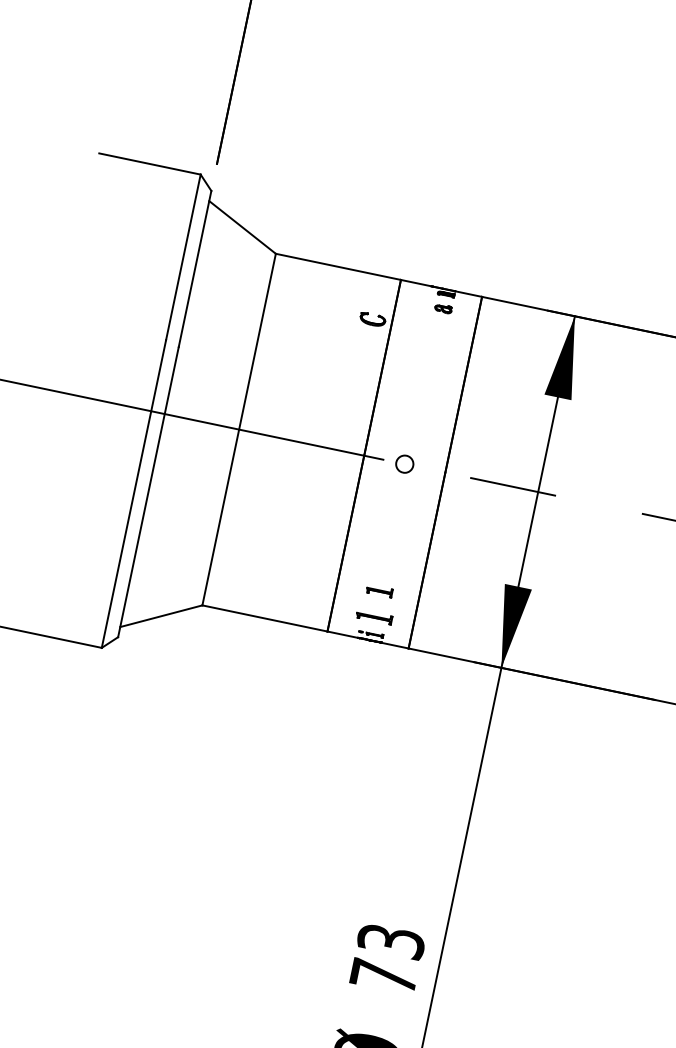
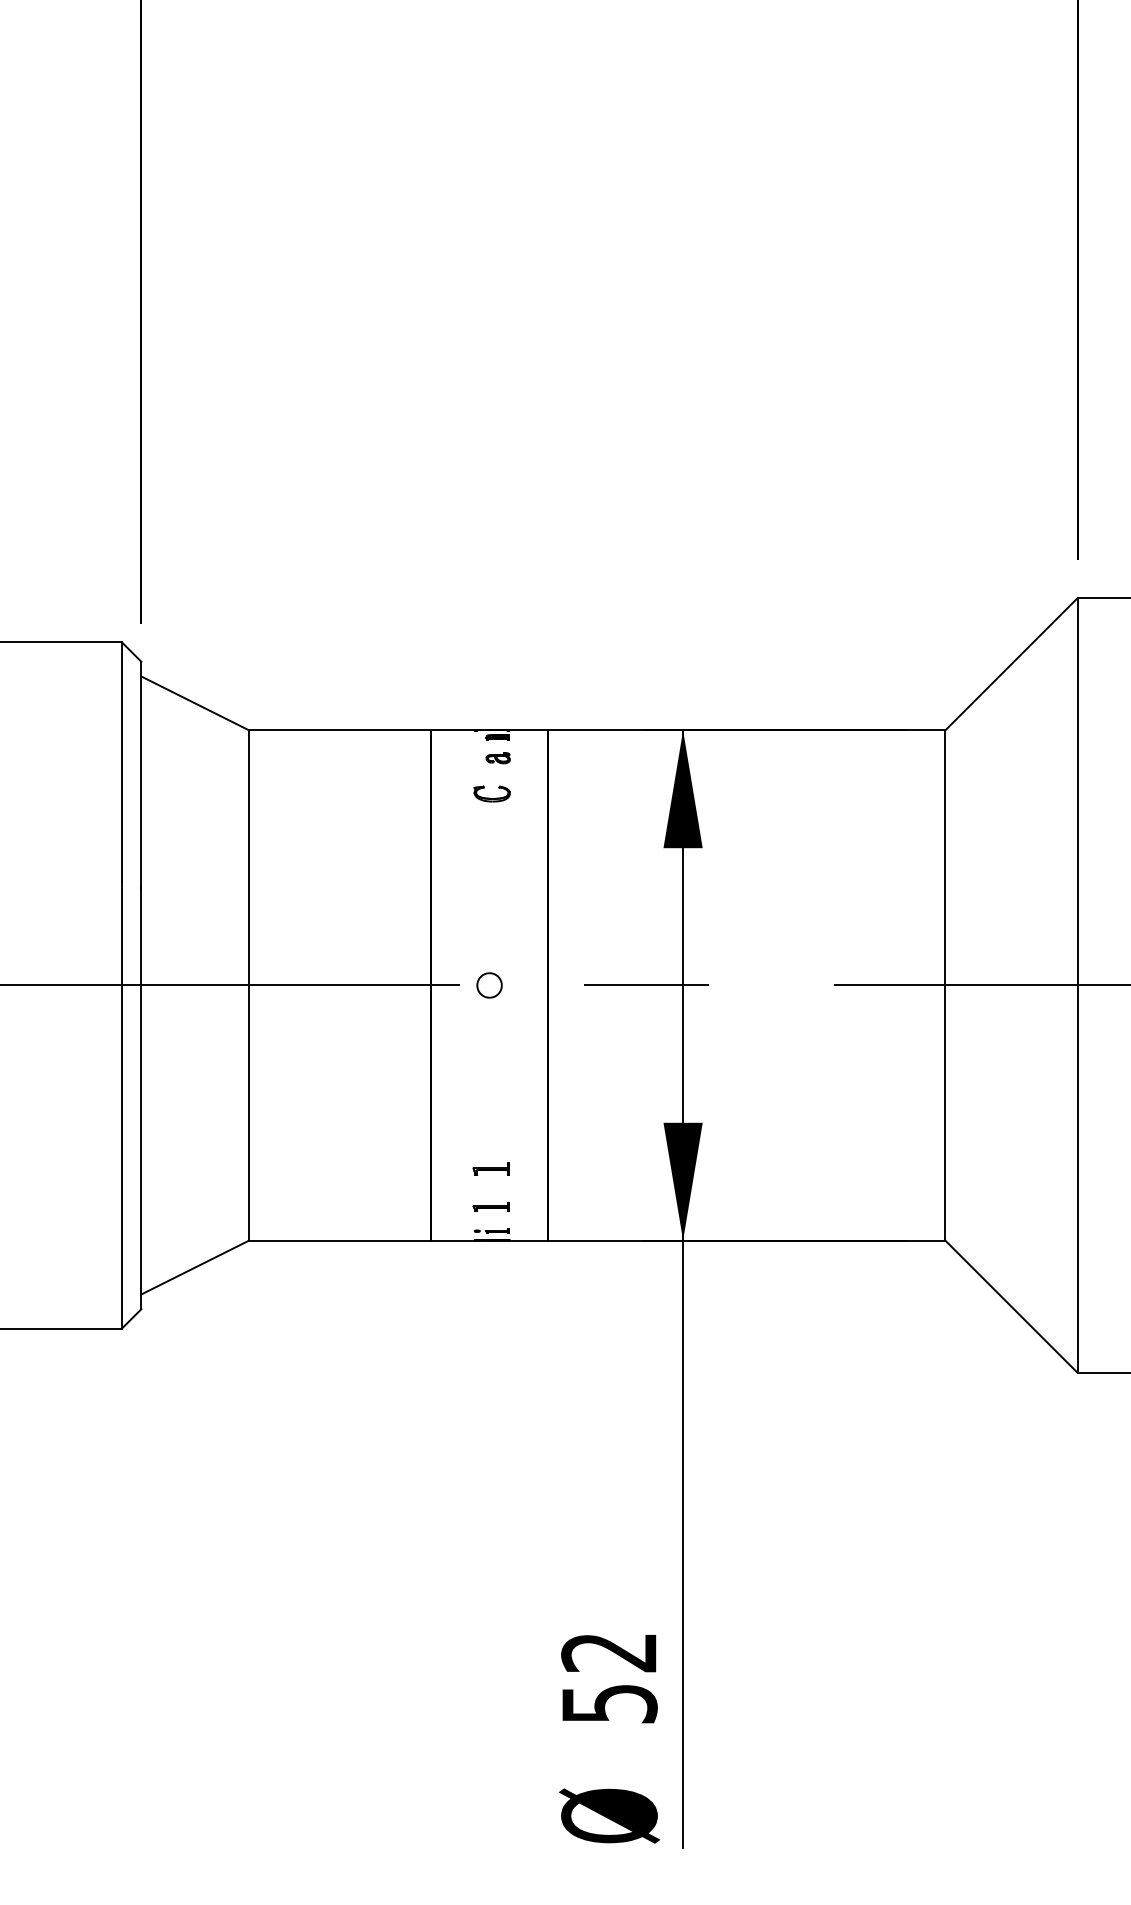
part: (372, 319) -> (491, 793), moved
part: (373, 616) -> (490, 1206), size x0.71
text: (387, 959) -> (609, 1678), 73 -> 52

